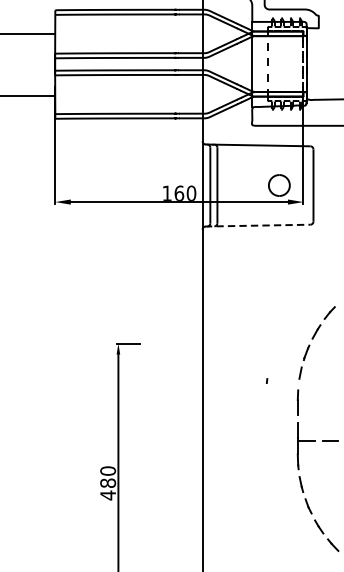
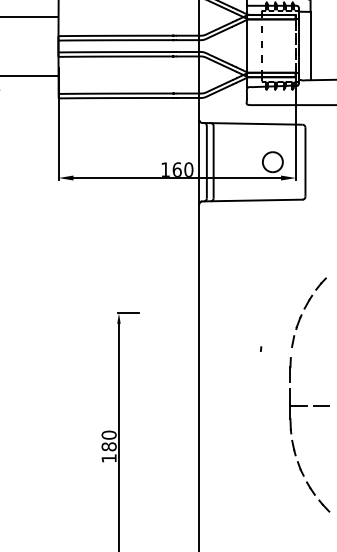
line: (318, 63) -> (310, 45), added
line: (258, 225) -> (252, 200), dashed -> solid
text: (107, 495) -> (108, 458), 480 -> 180

